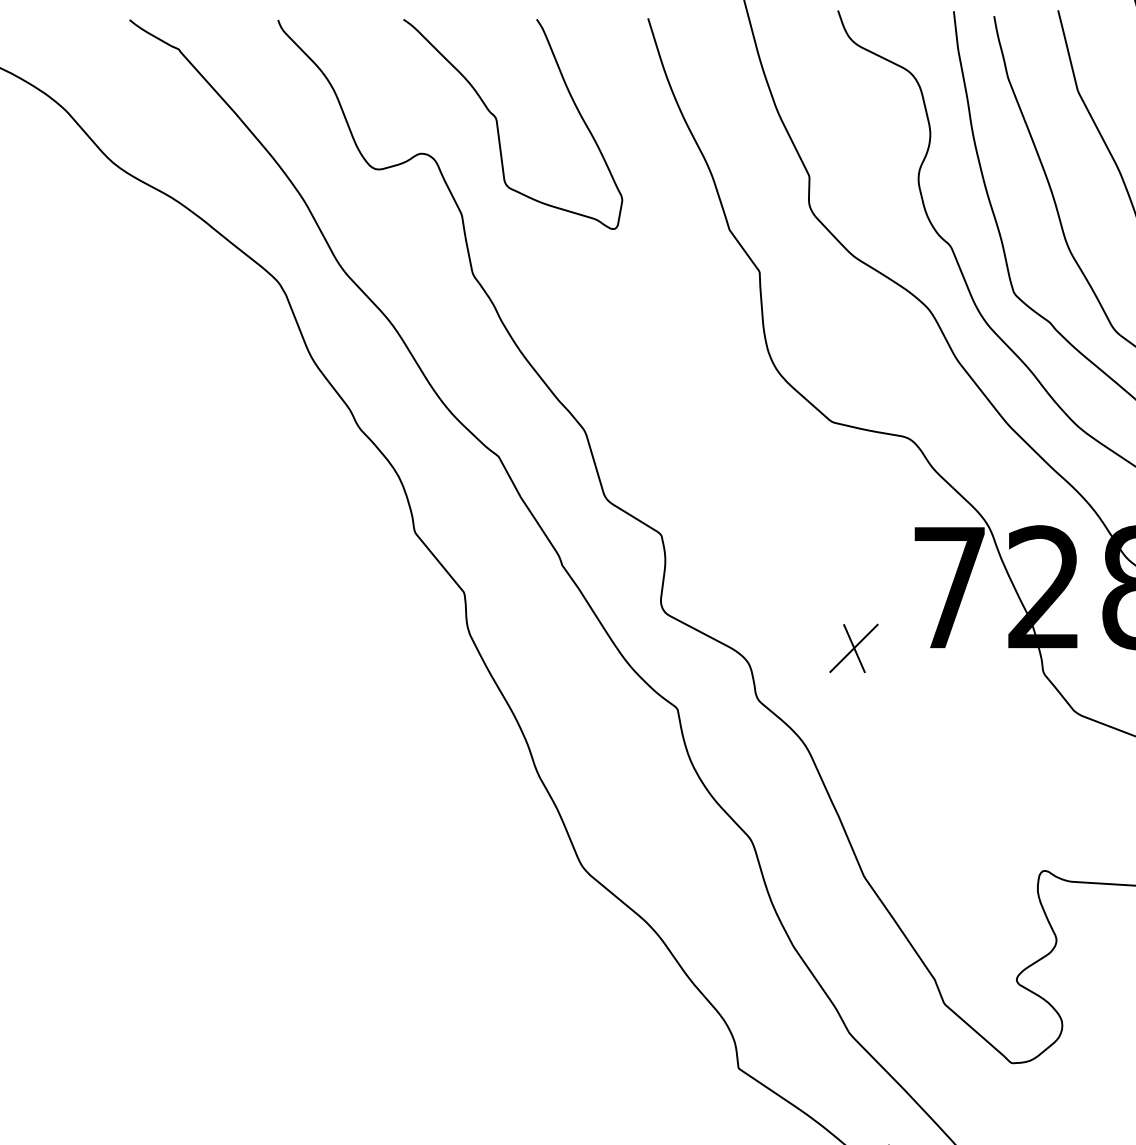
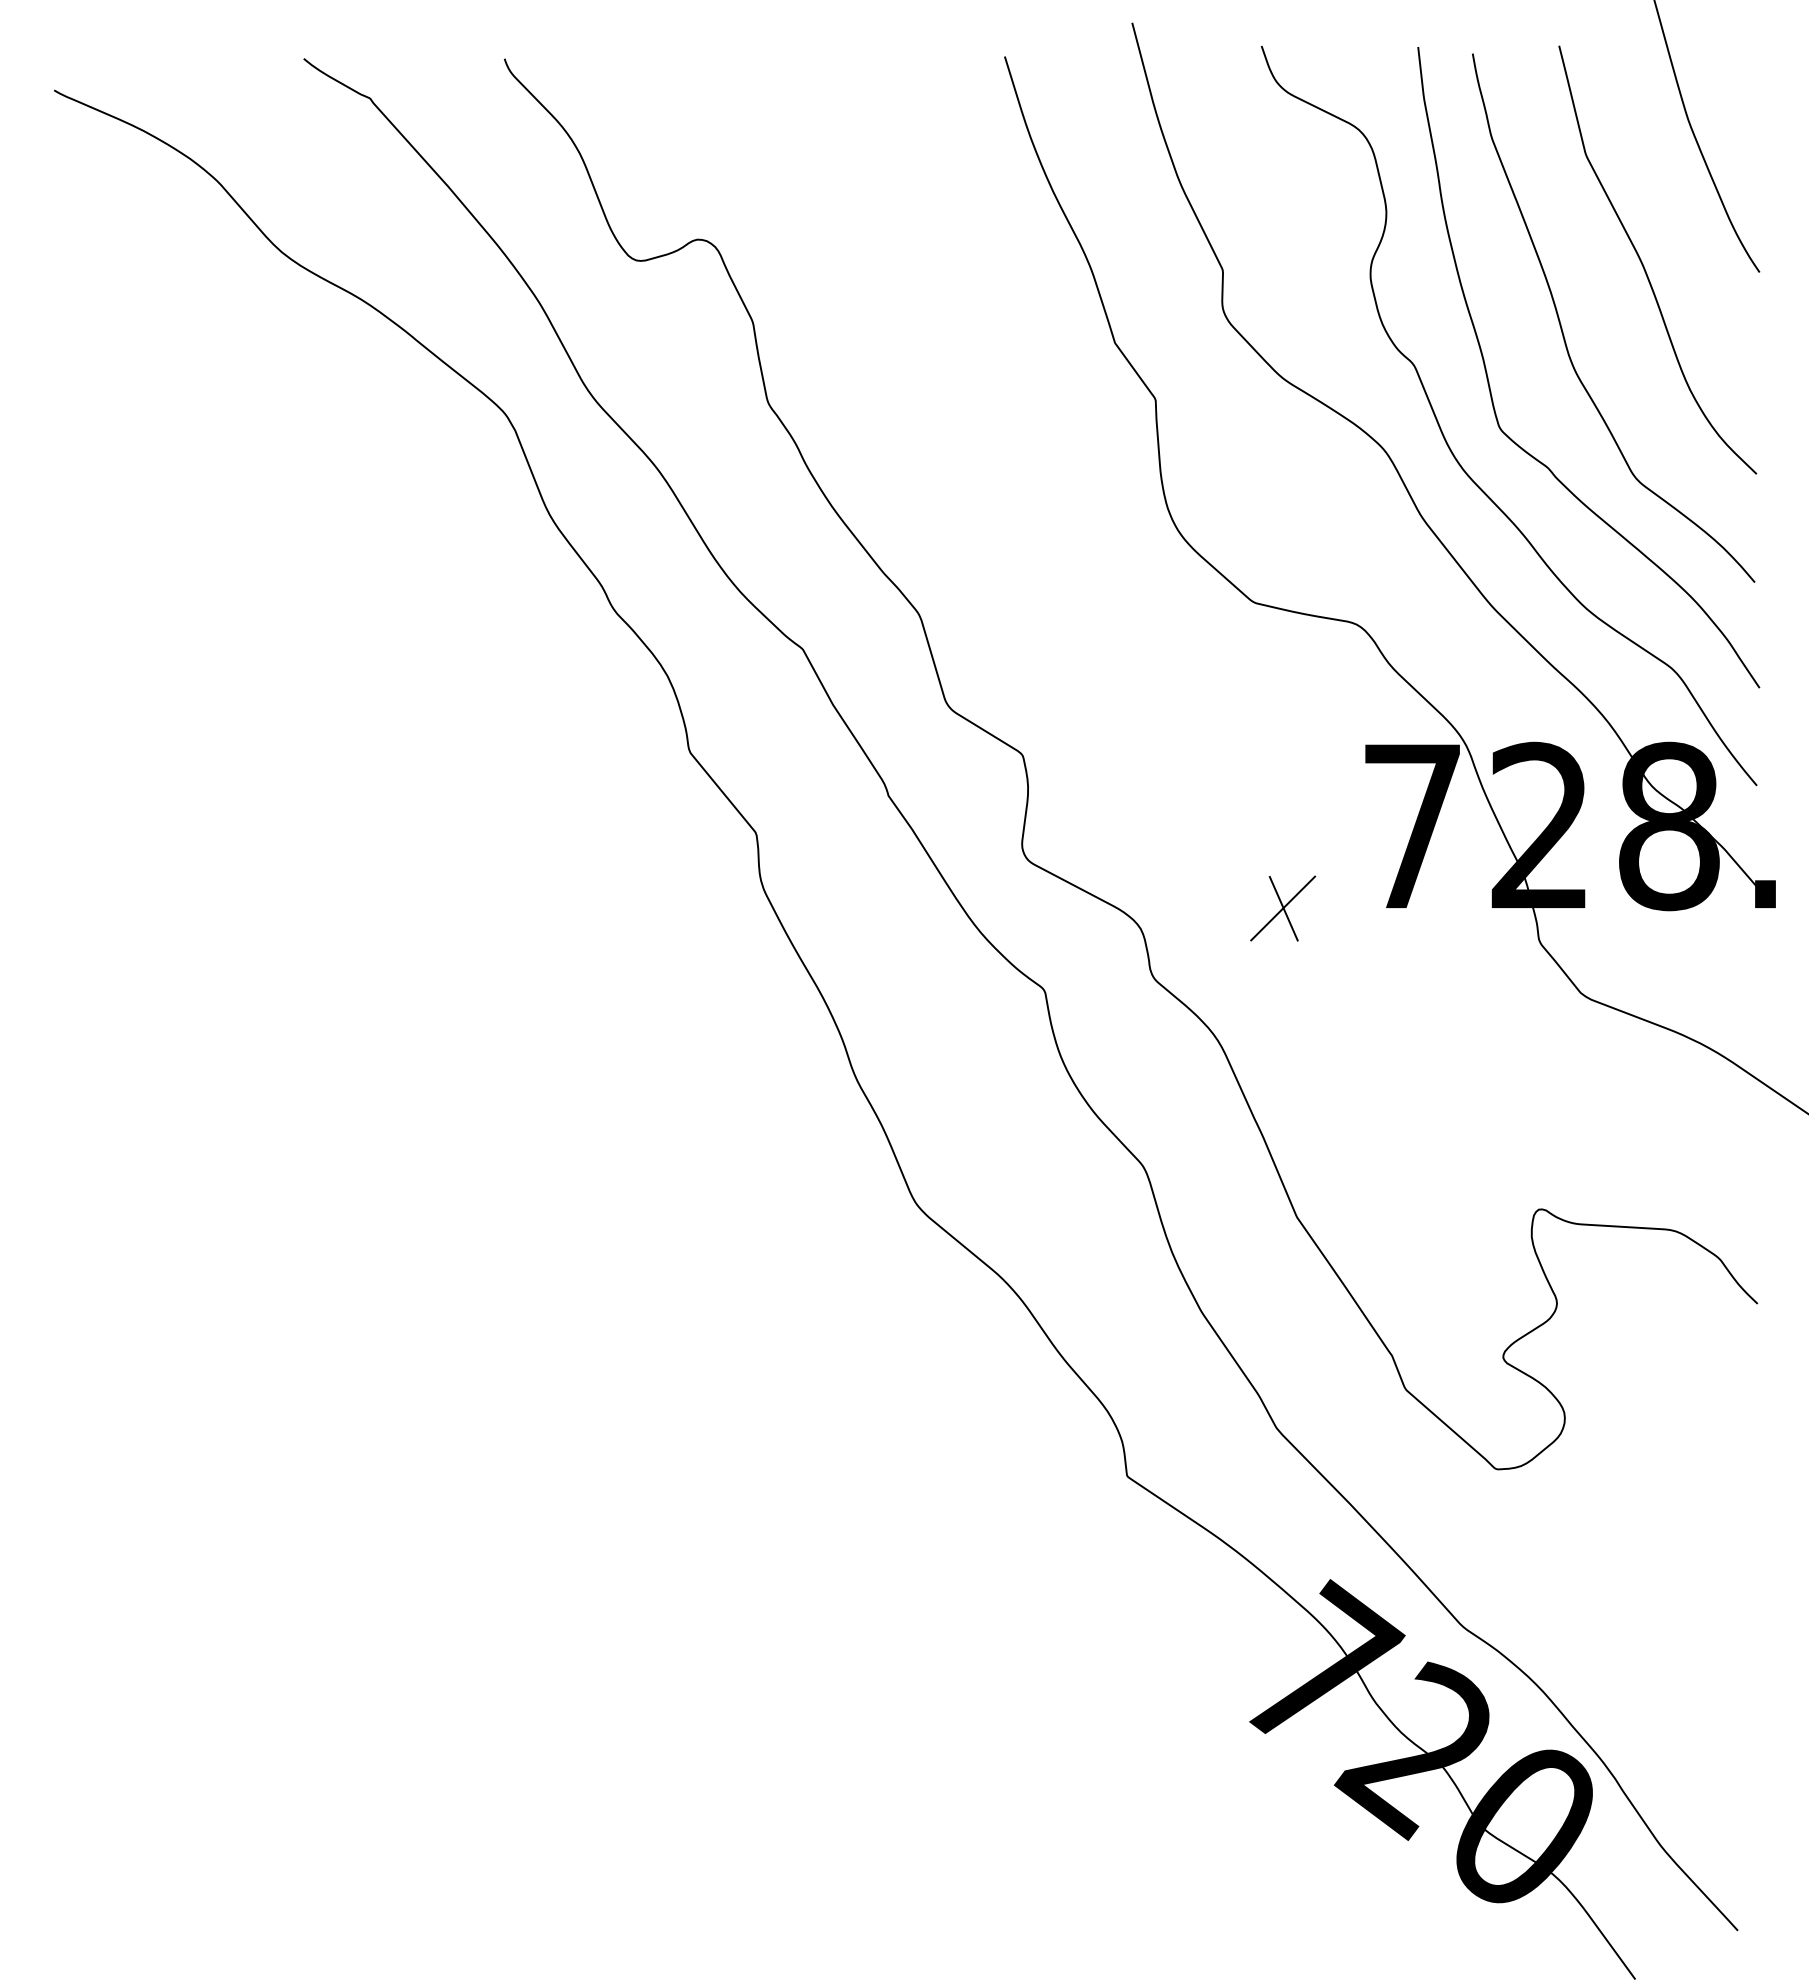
curve: (498, 127) -> (802, 203), removed

